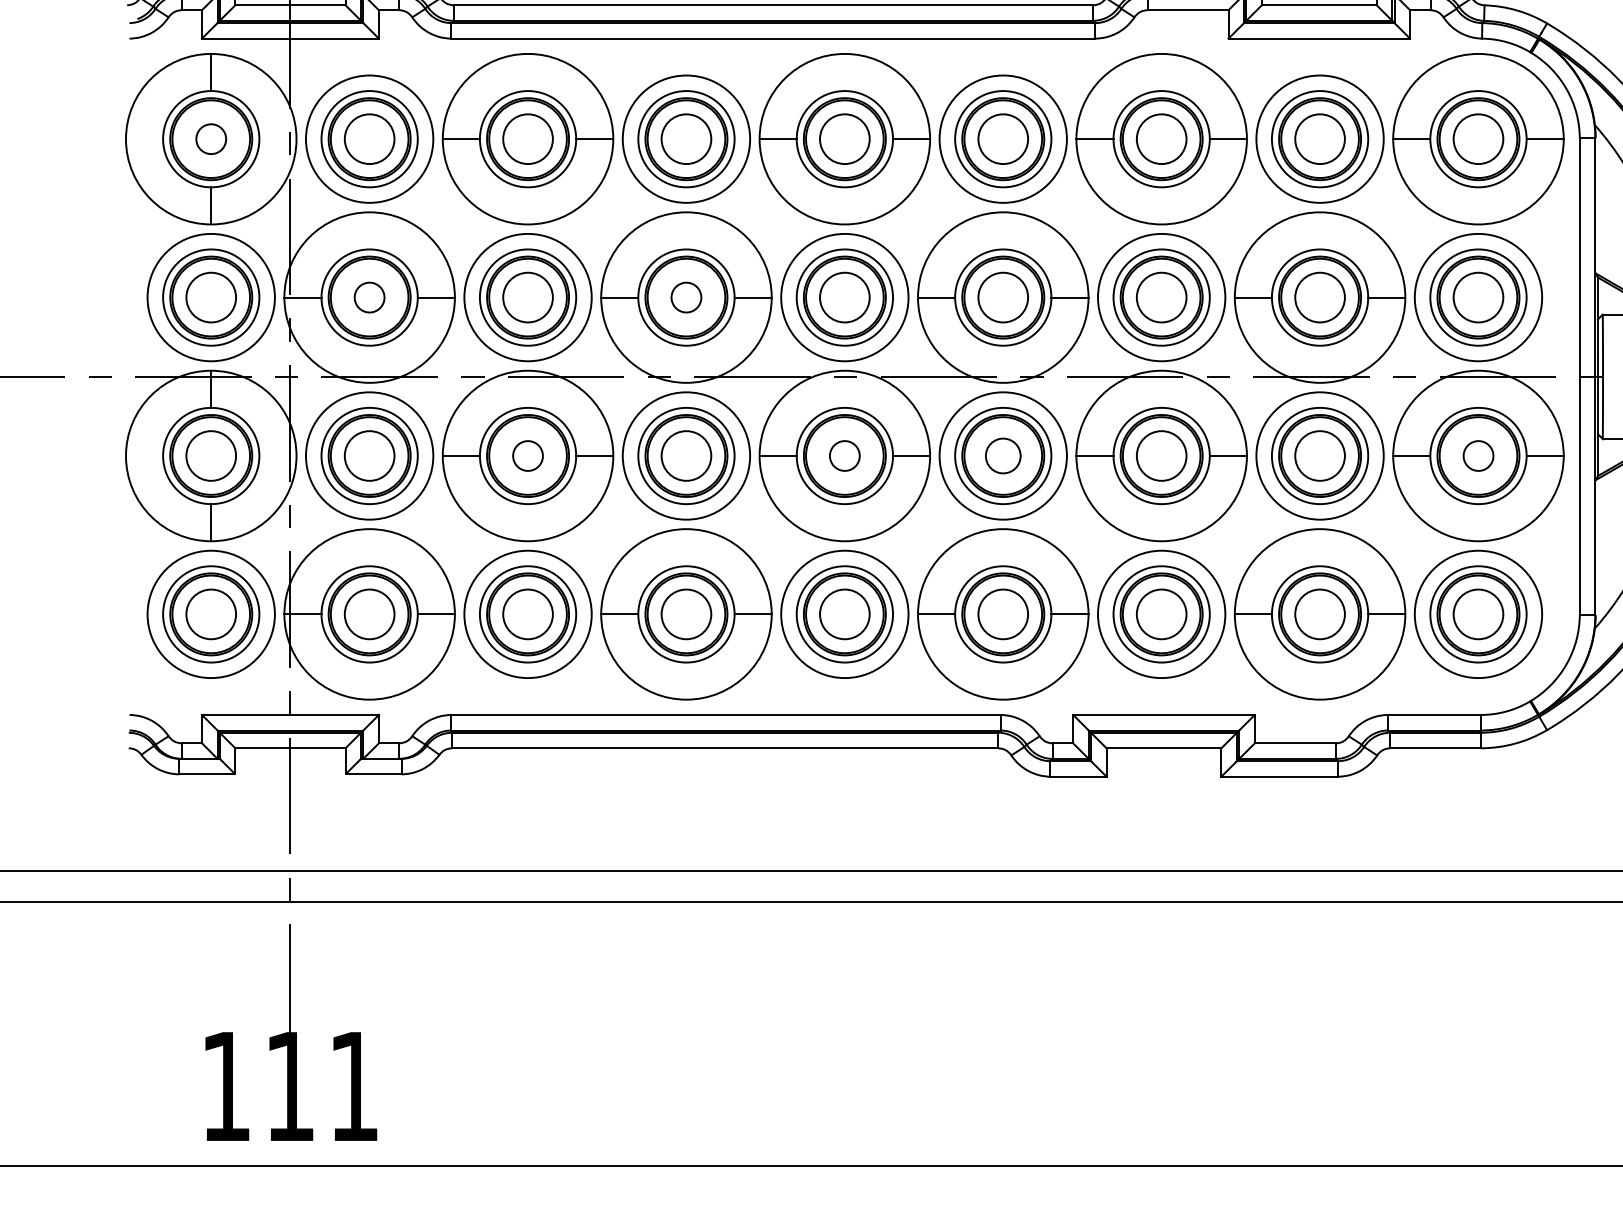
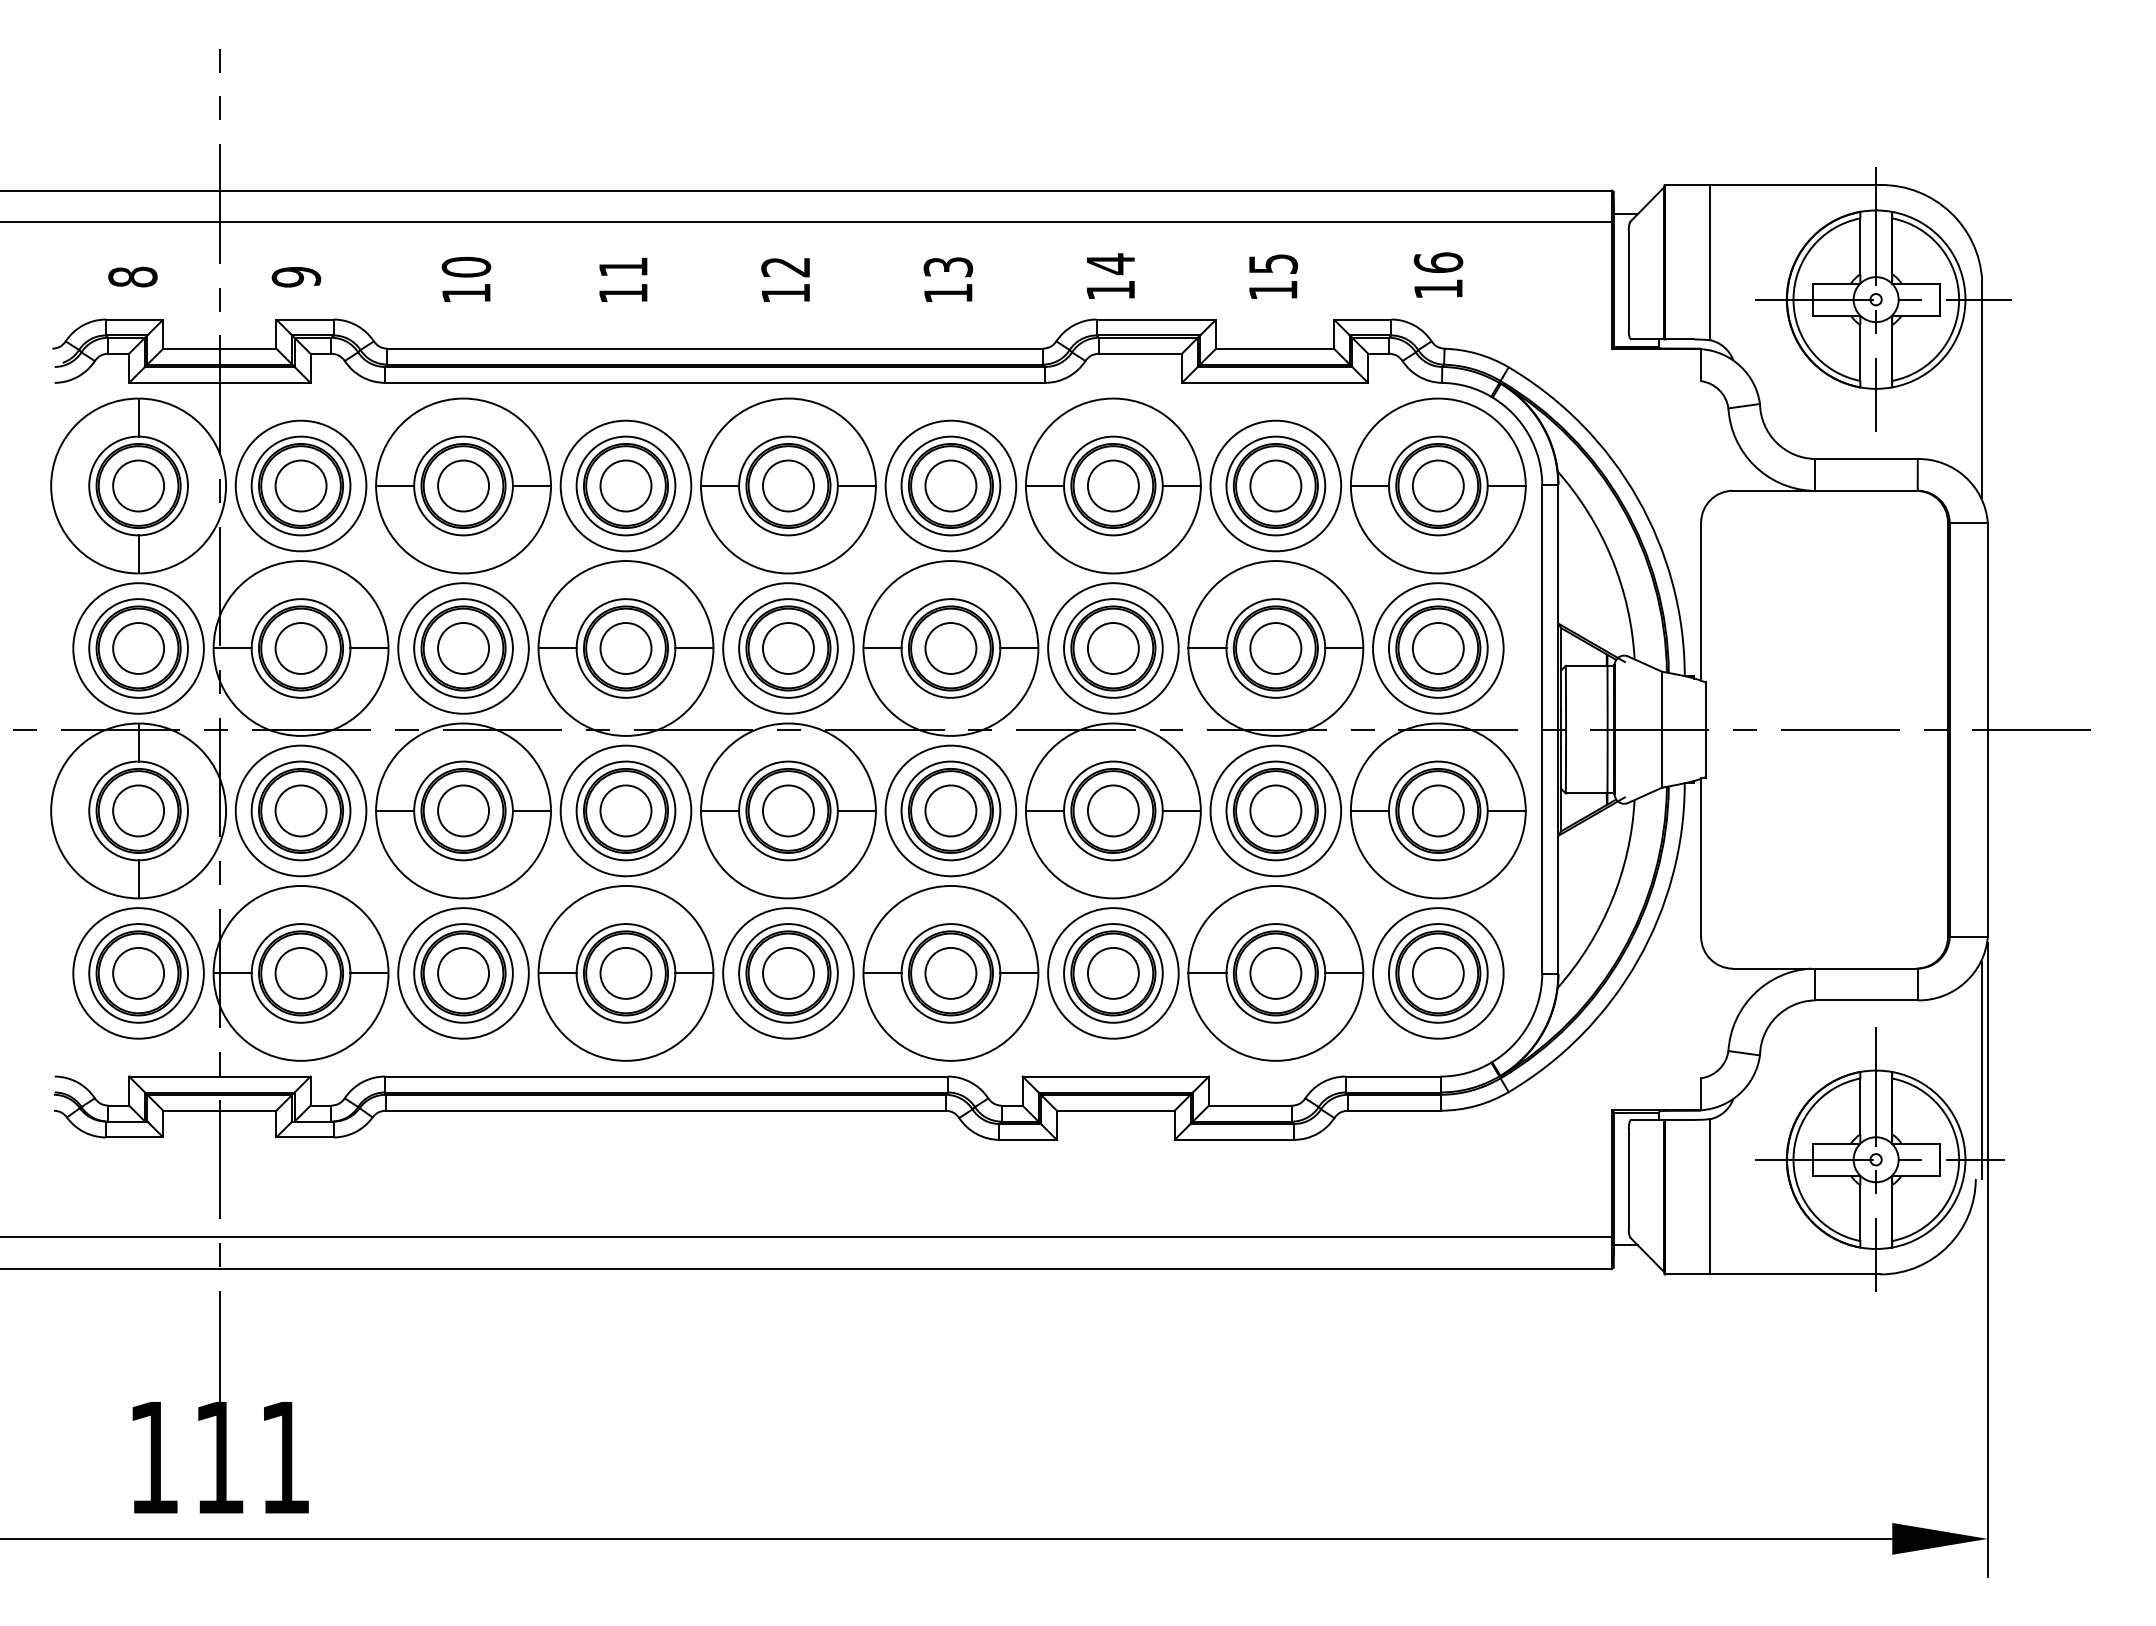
circle: (211, 138) -> (138, 485), size x1.67
circle: (369, 297) -> (300, 648), size x1.67
circle: (685, 297) -> (625, 648), size x1.67
circle: (528, 455) -> (463, 810), size x1.67
circle: (843, 455) -> (787, 810), size x1.67
circle: (1002, 455) -> (950, 810), size x1.43
circle: (1478, 455) -> (1438, 810), size x1.67

